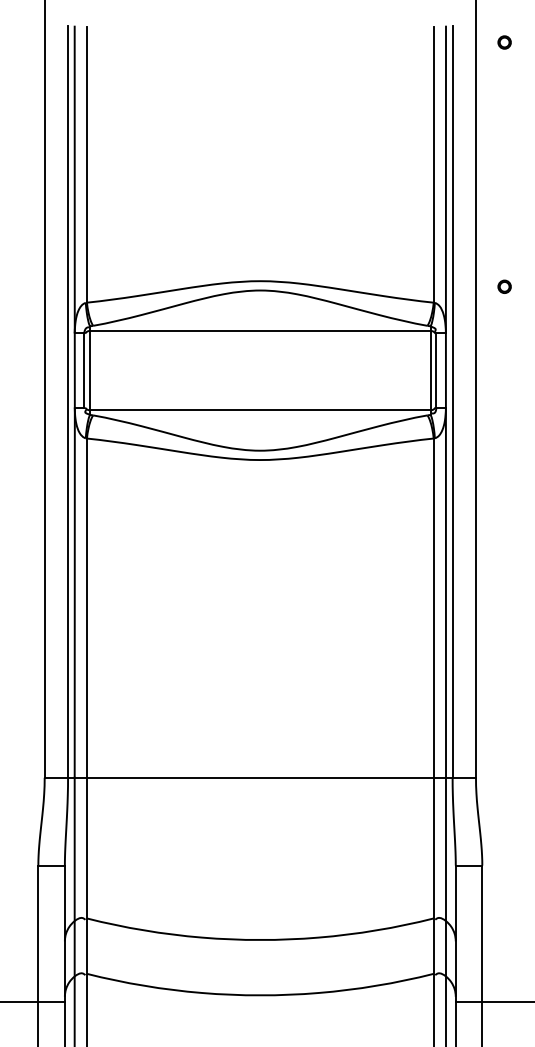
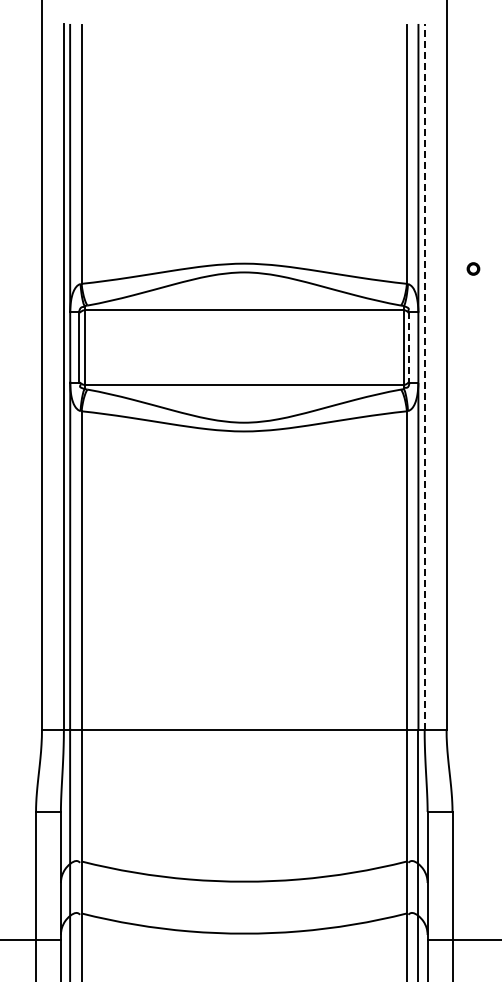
part: (504, 42) -> (473, 39), removed
line: (436, 371) -> (409, 348), solid -> dashed
line: (452, 401) -> (424, 376), solid -> dashed

